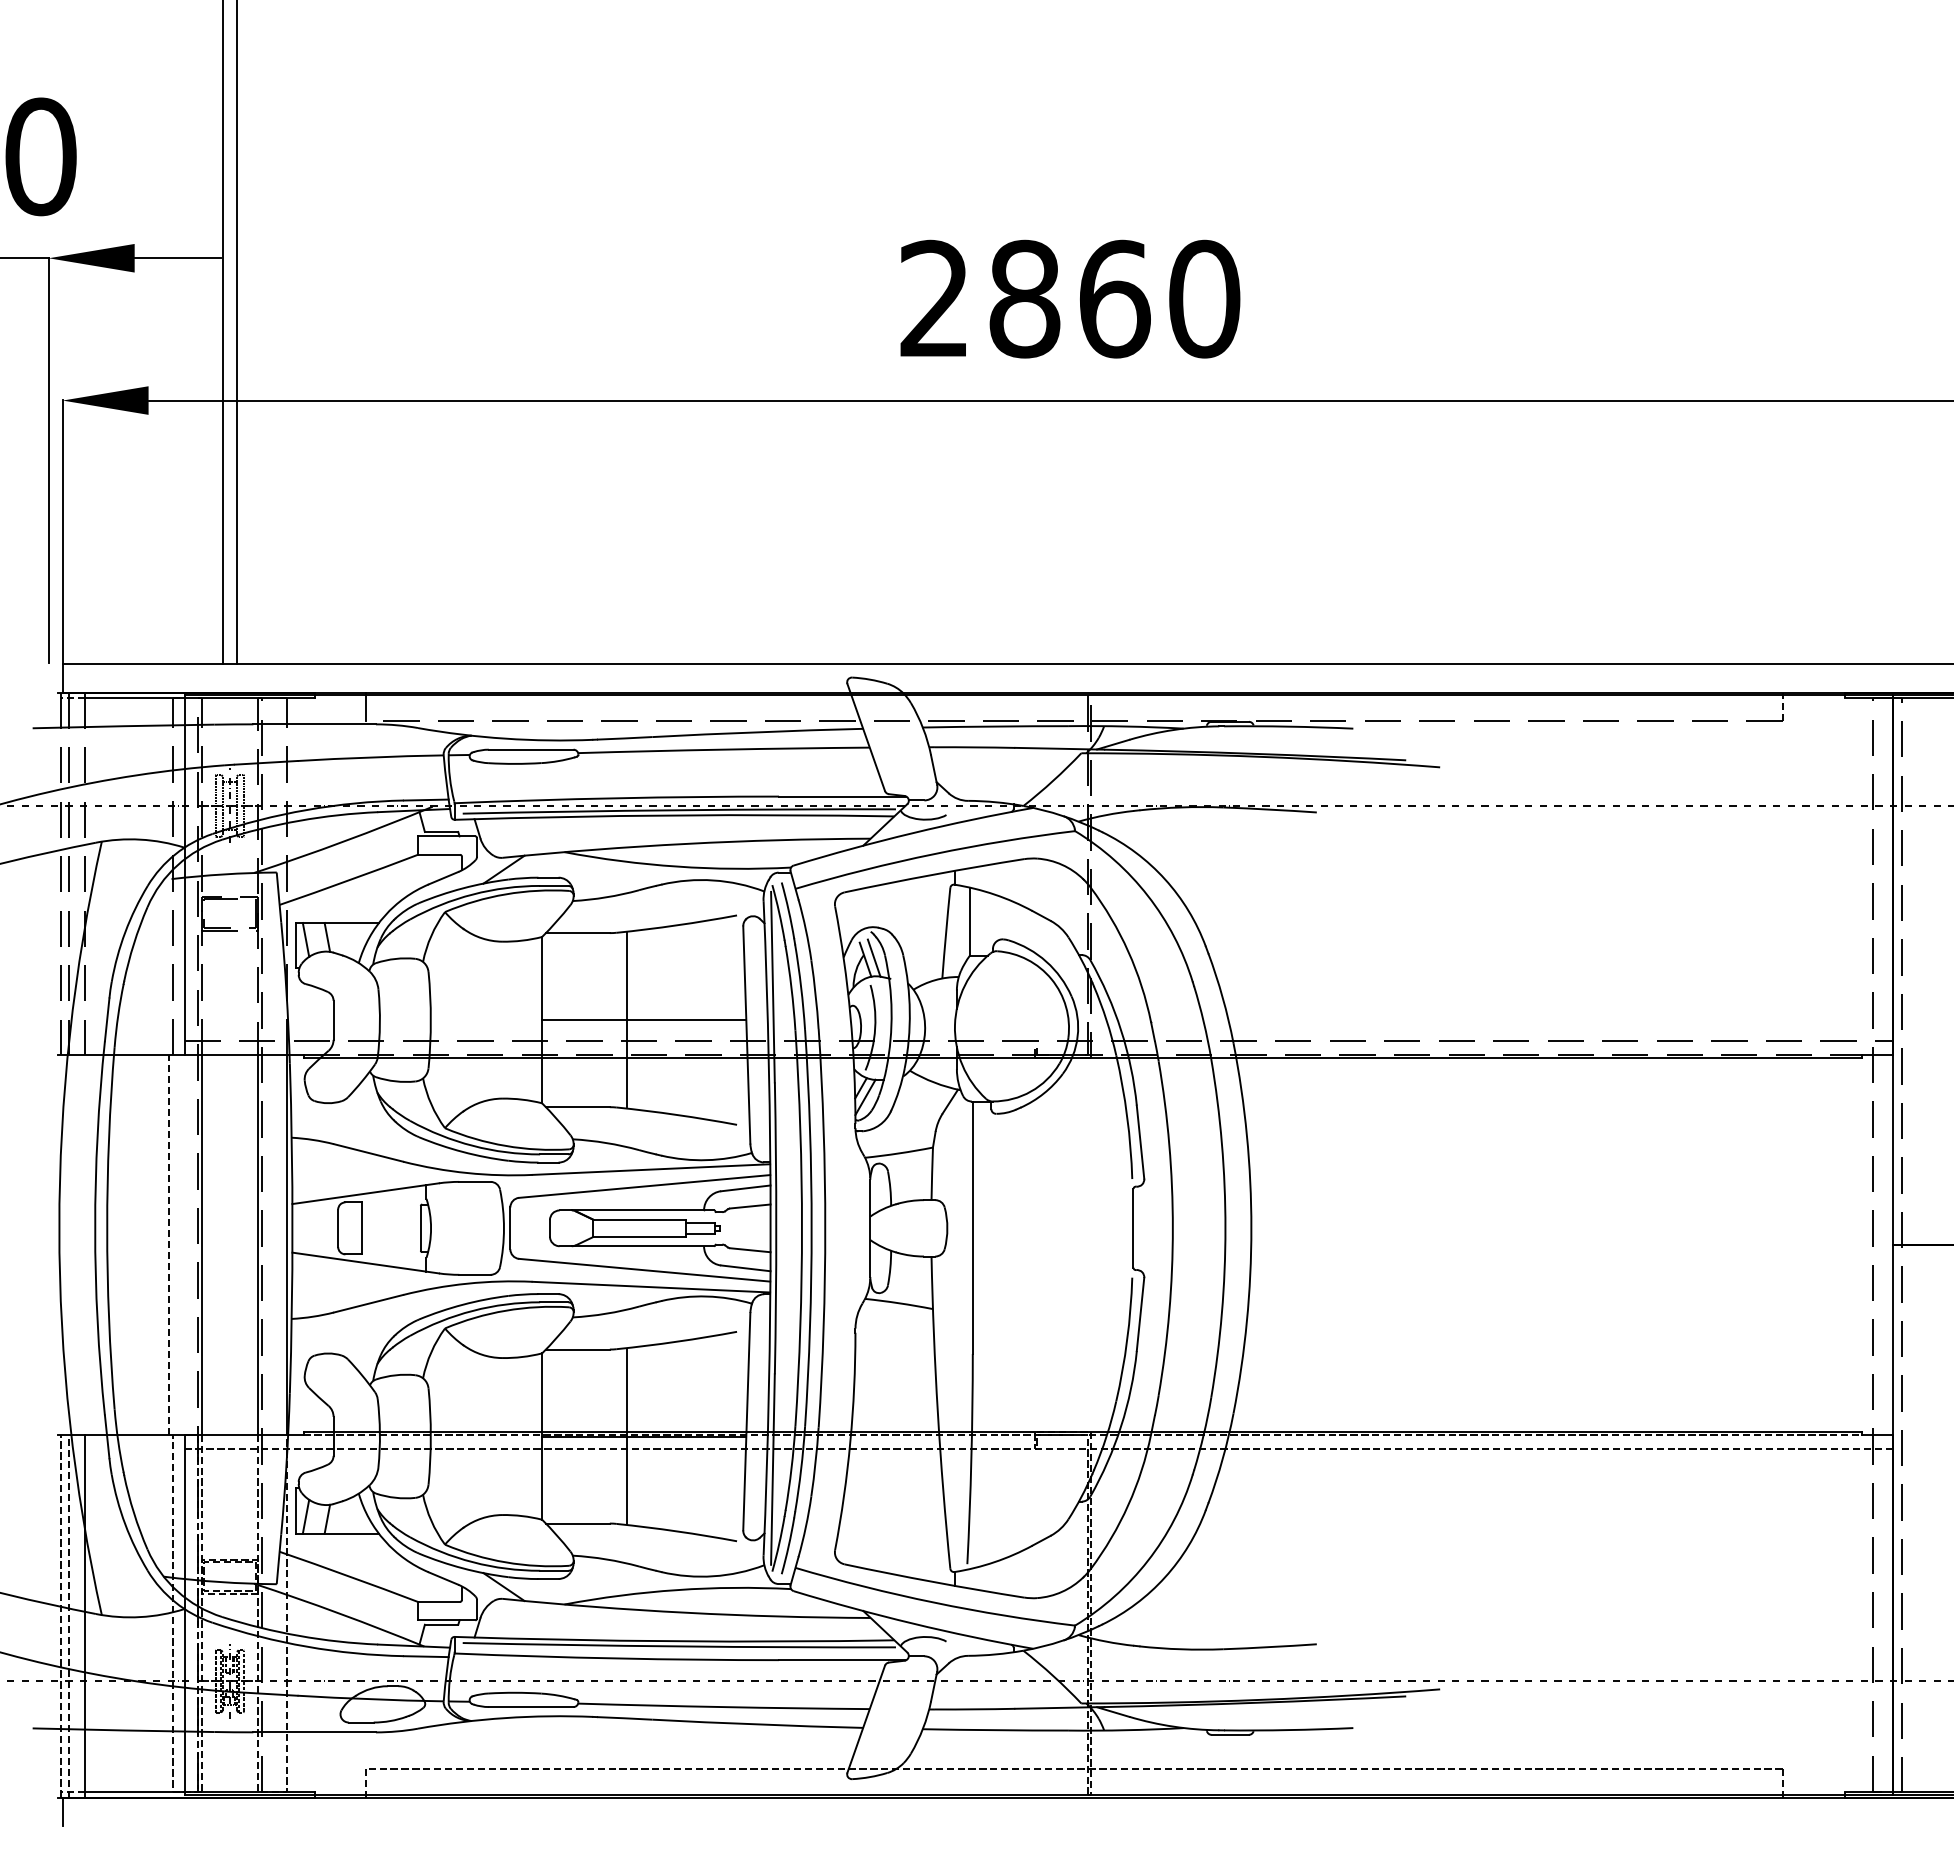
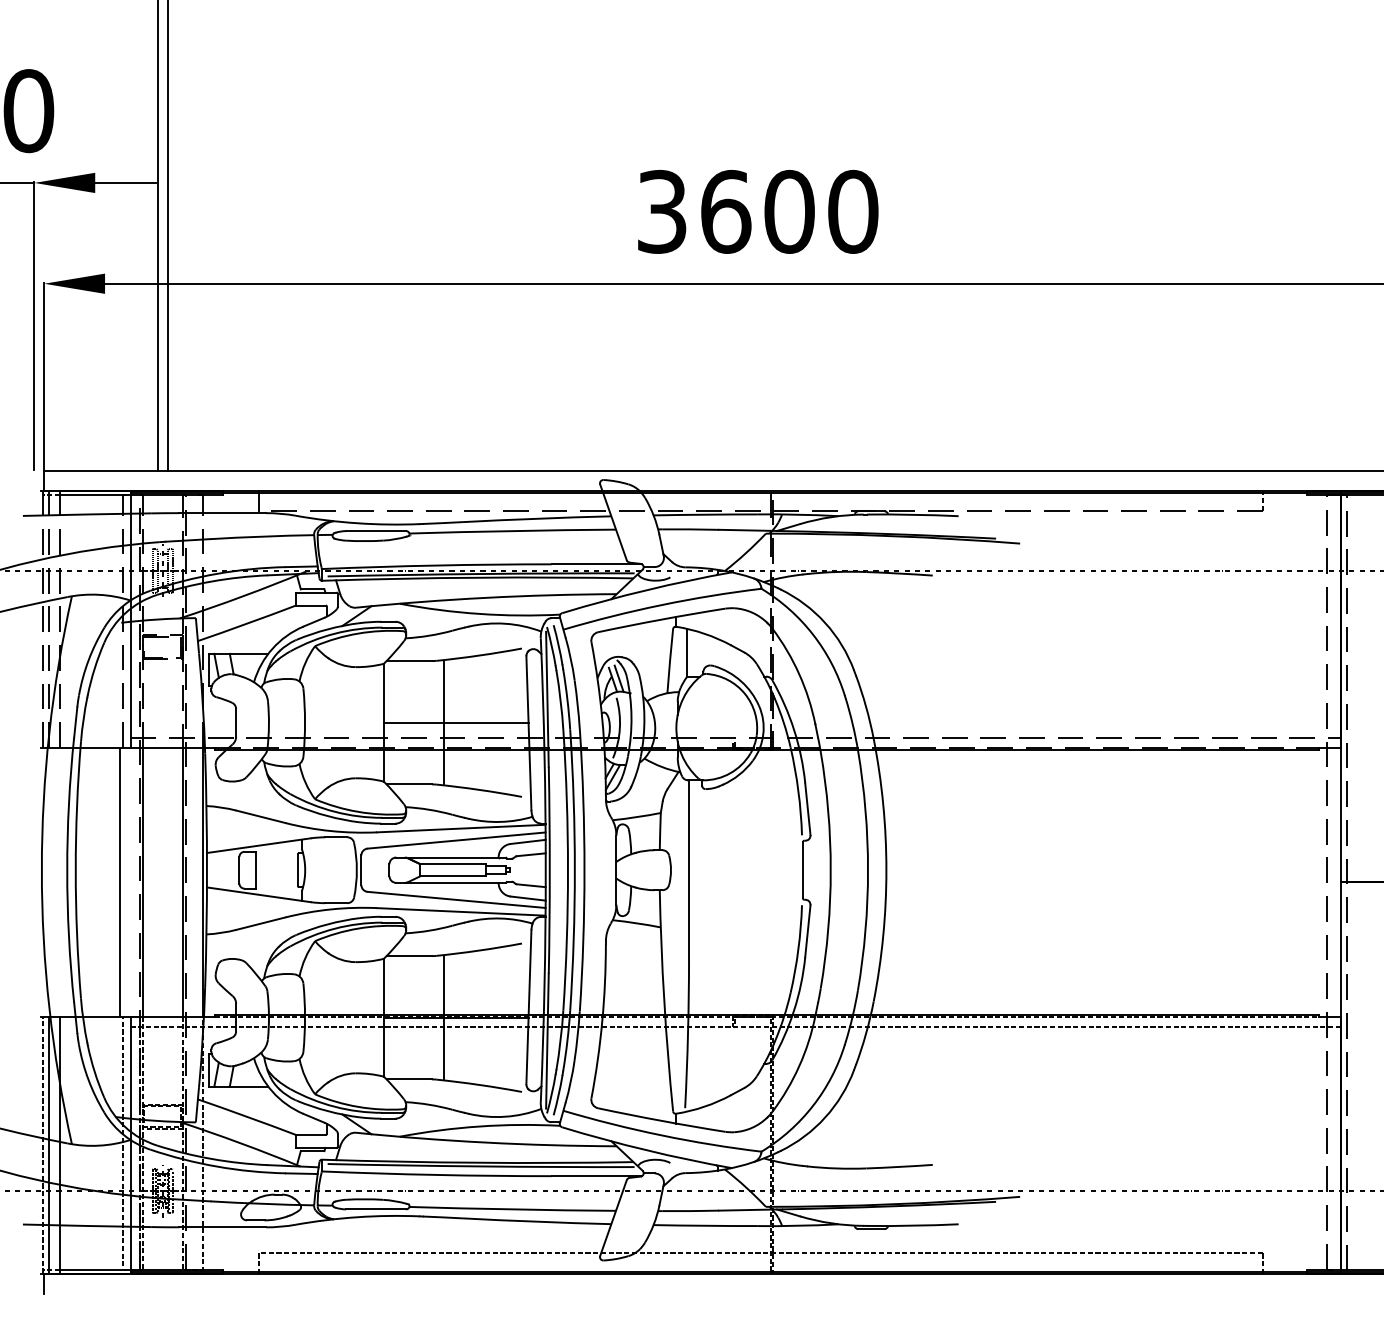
text: (1025, 298) -> (726, 211), 2860 -> 3600
line: (169, 1245) -> (119, 882), dashed -> solid
line: (68, 1615) -> (48, 1144), dashed -> solid

